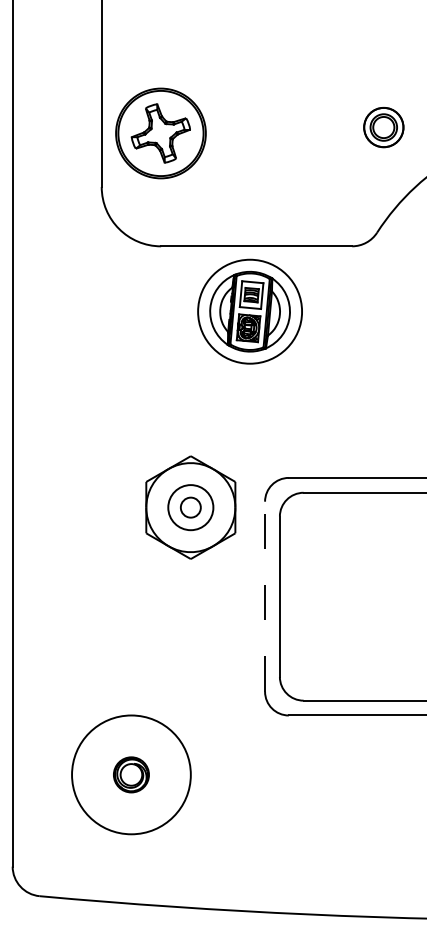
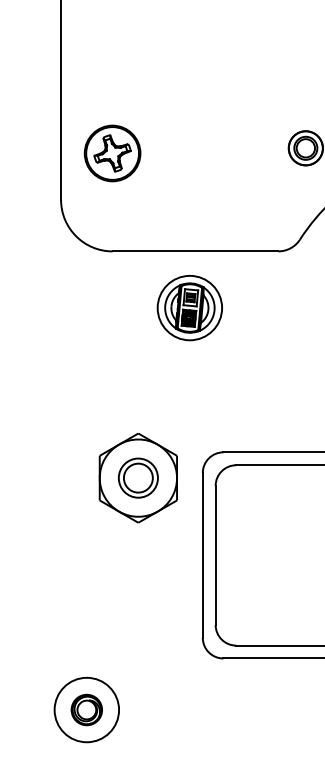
part: (161, 133) -> (112, 153), size x0.71
part: (250, 311) -> (190, 307), size x0.71
circle: (190, 507) -> (138, 478), size x1.67
line: (265, 596) -> (203, 555), dashed -> solid
circle: (131, 774) -> (86, 709), size x0.62

